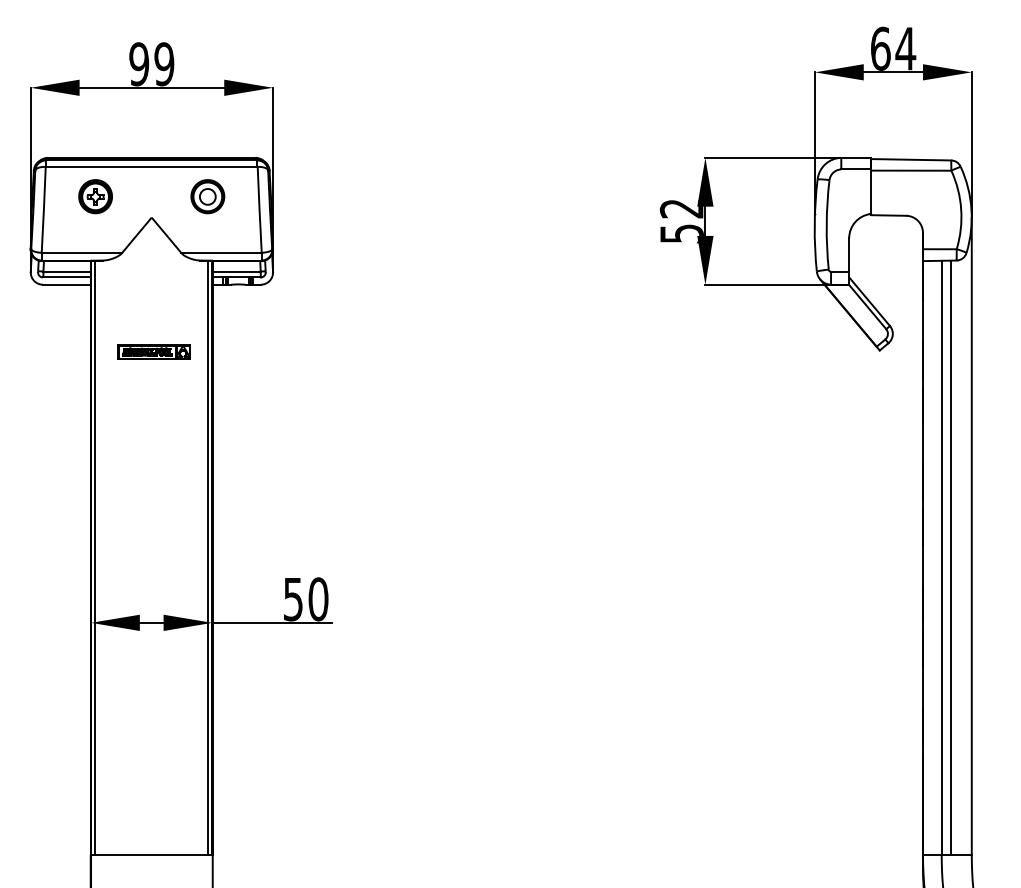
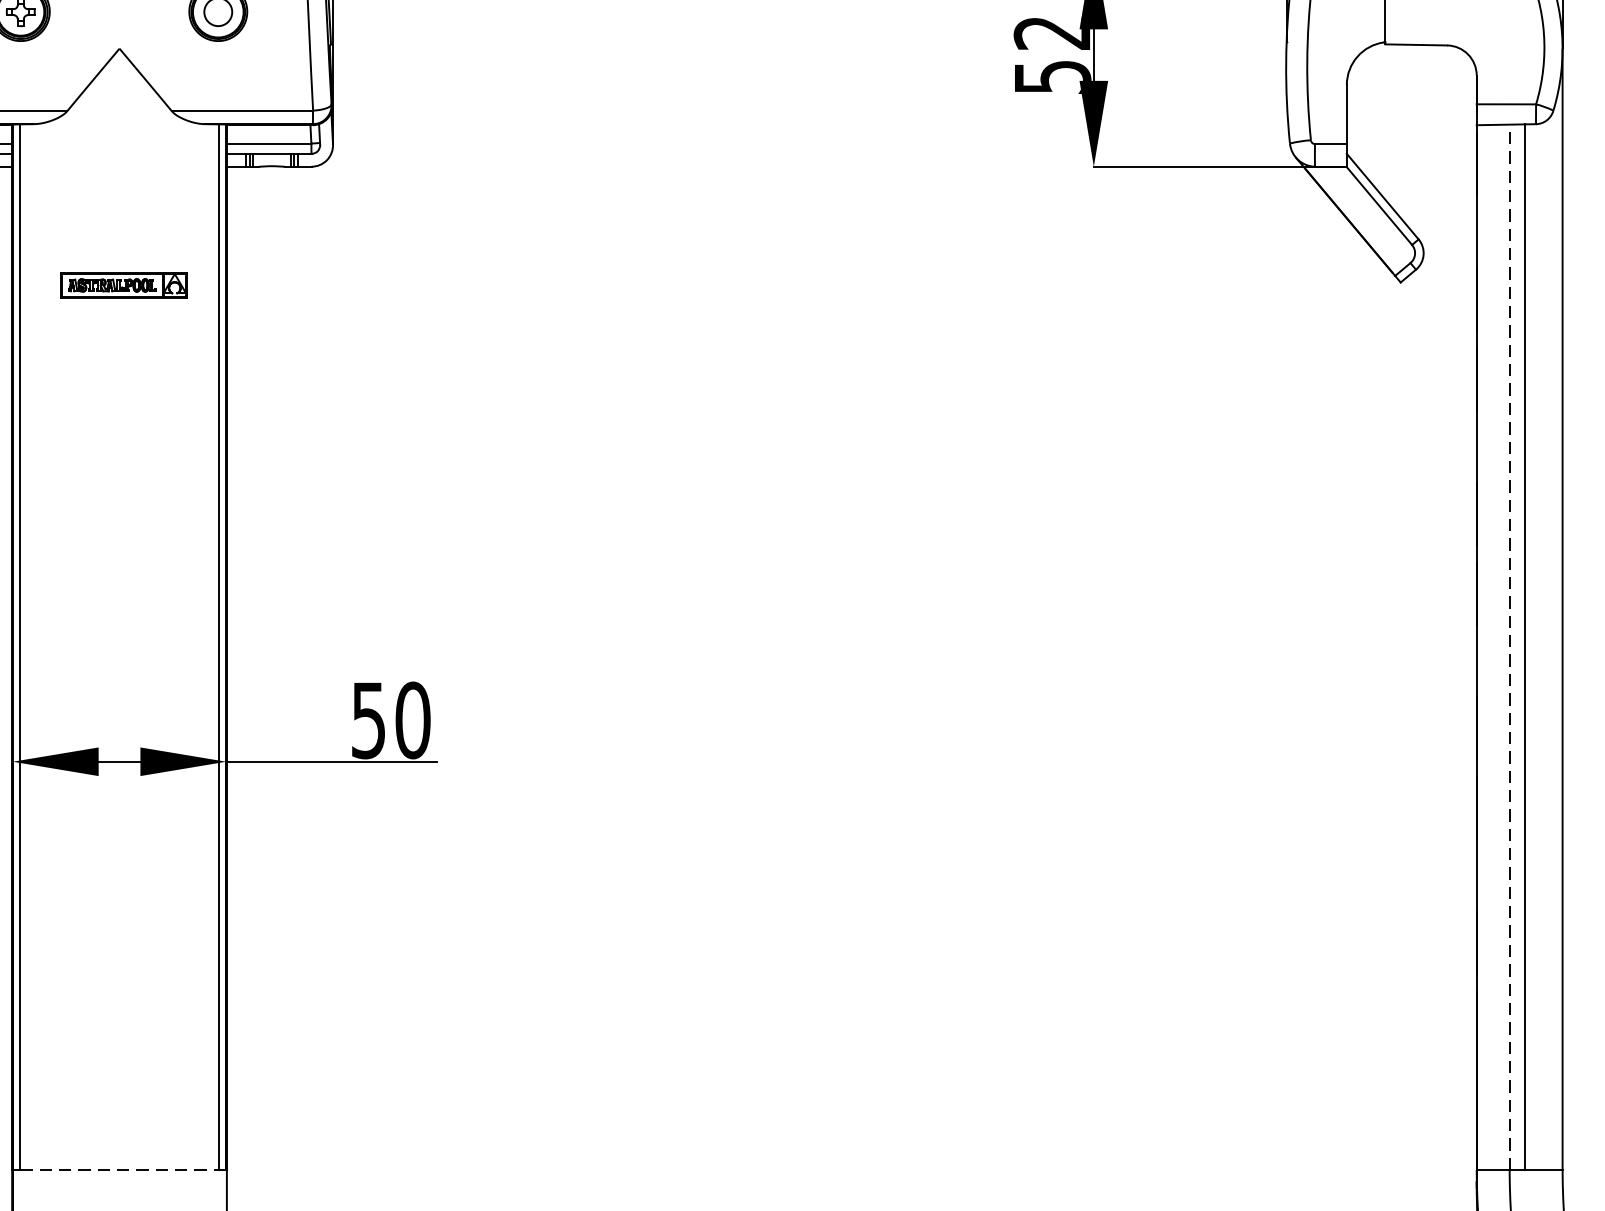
line: (941, 557) -> (1509, 646), solid -> dashed
line: (152, 854) -> (120, 1169), solid -> dashed

